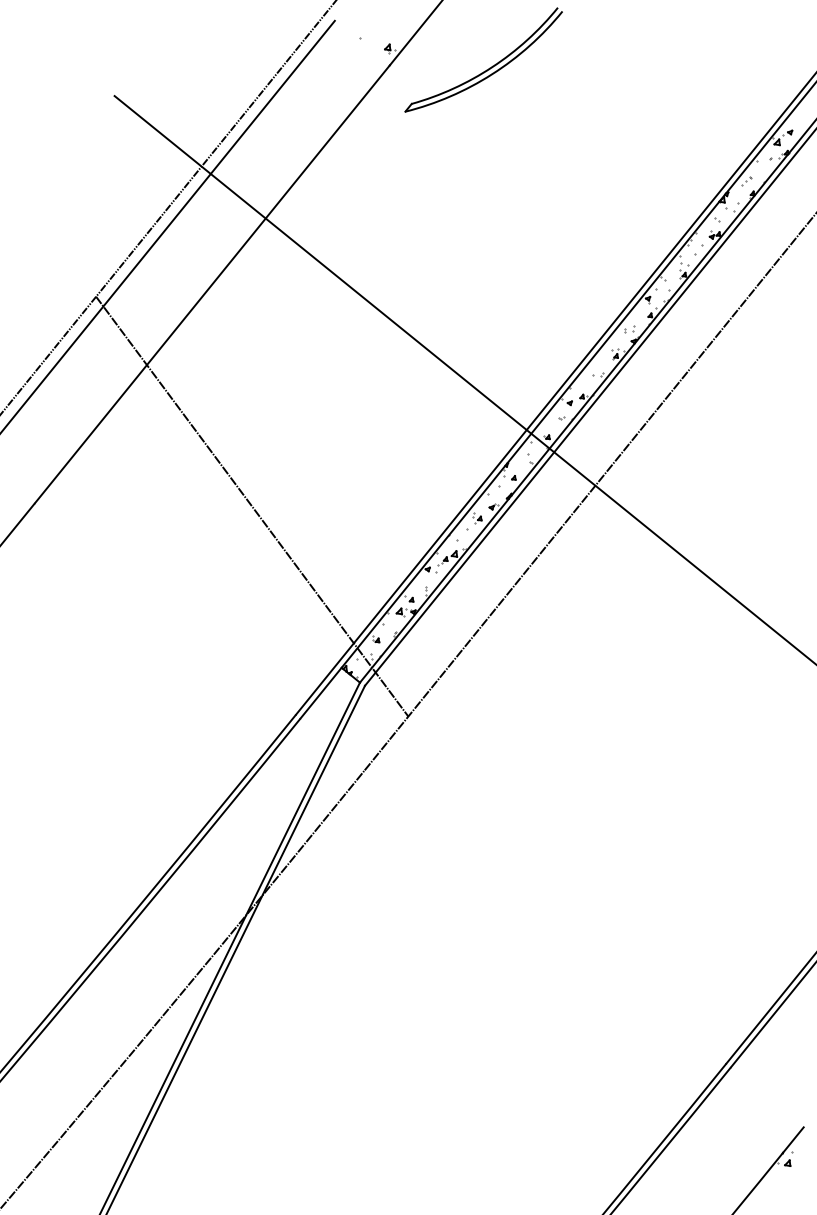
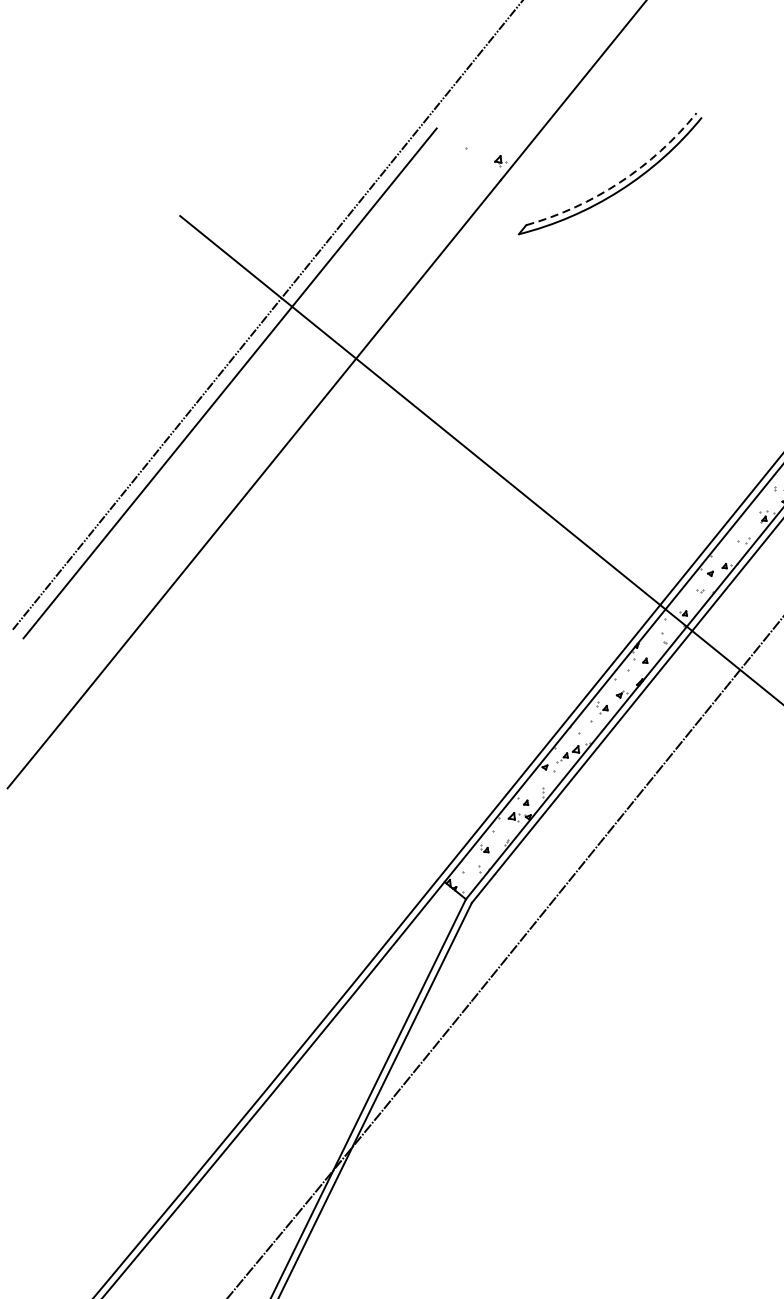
arc: (492, 67) -> (620, 182), solid -> dashed
line: (252, 506) -> (340, 694), removed

